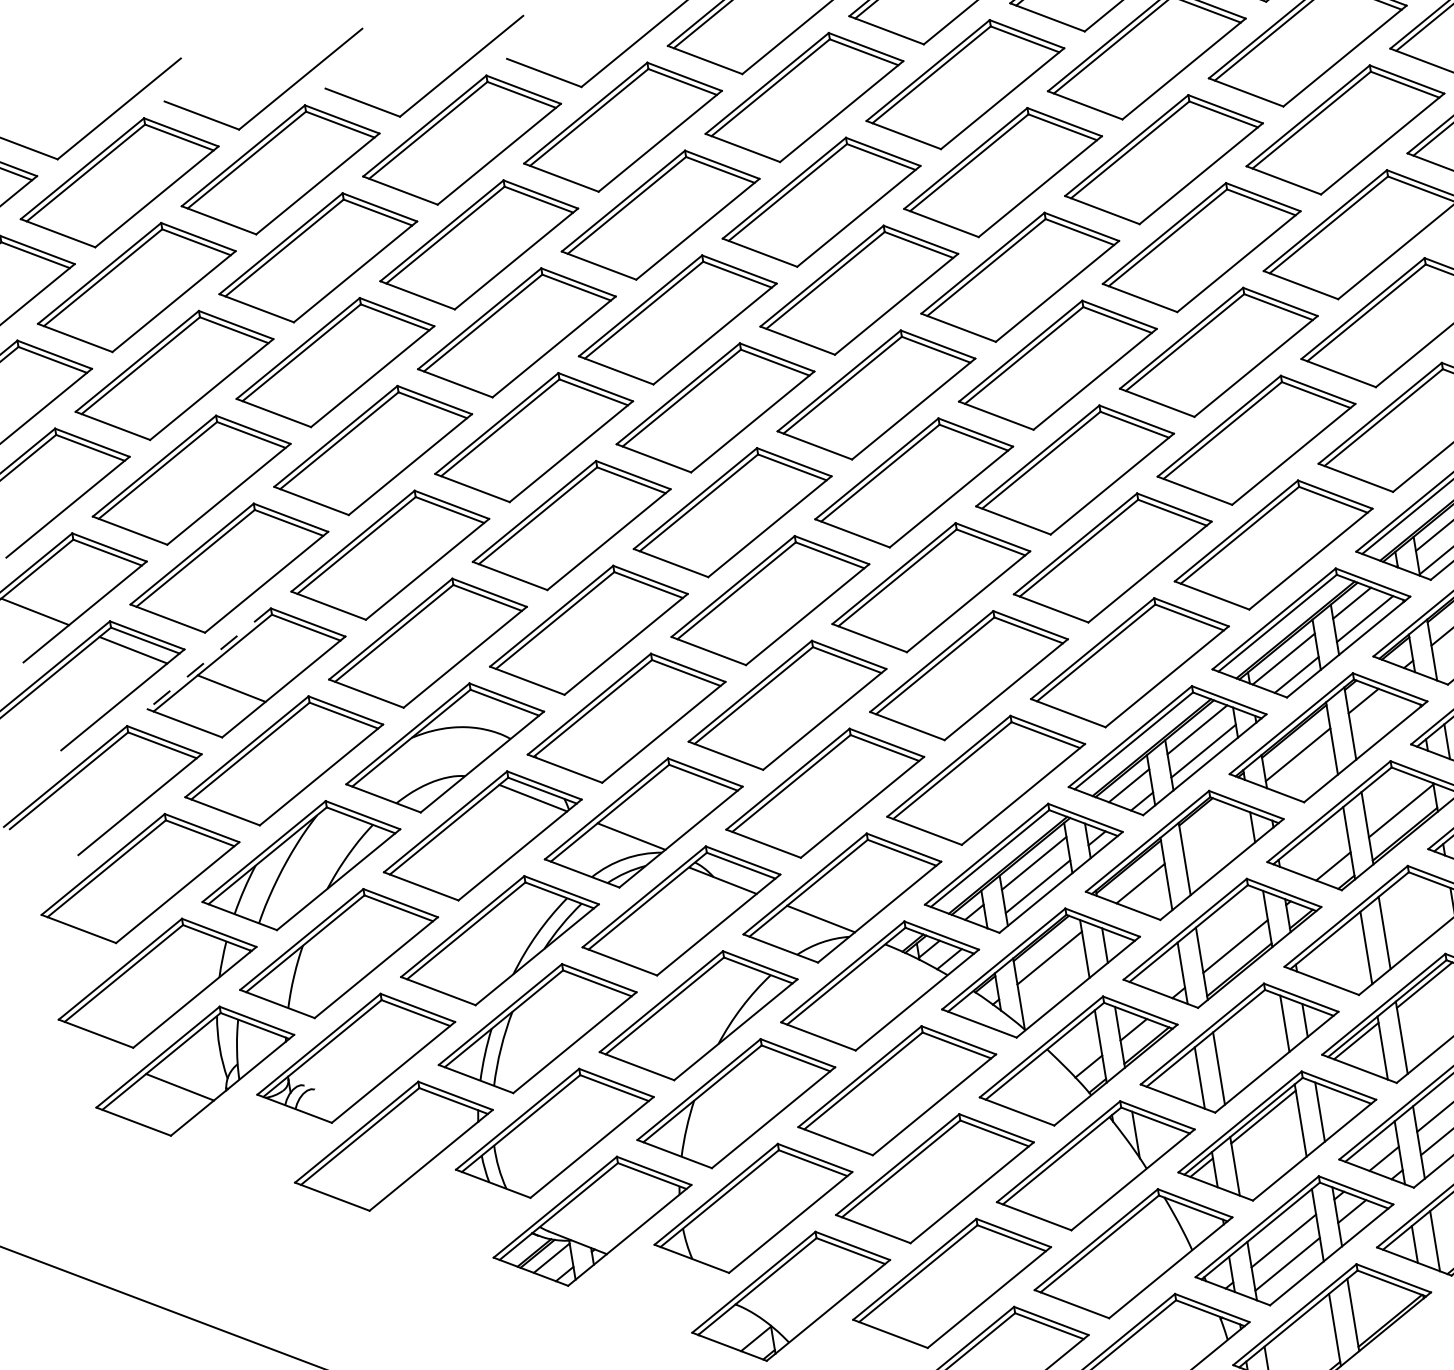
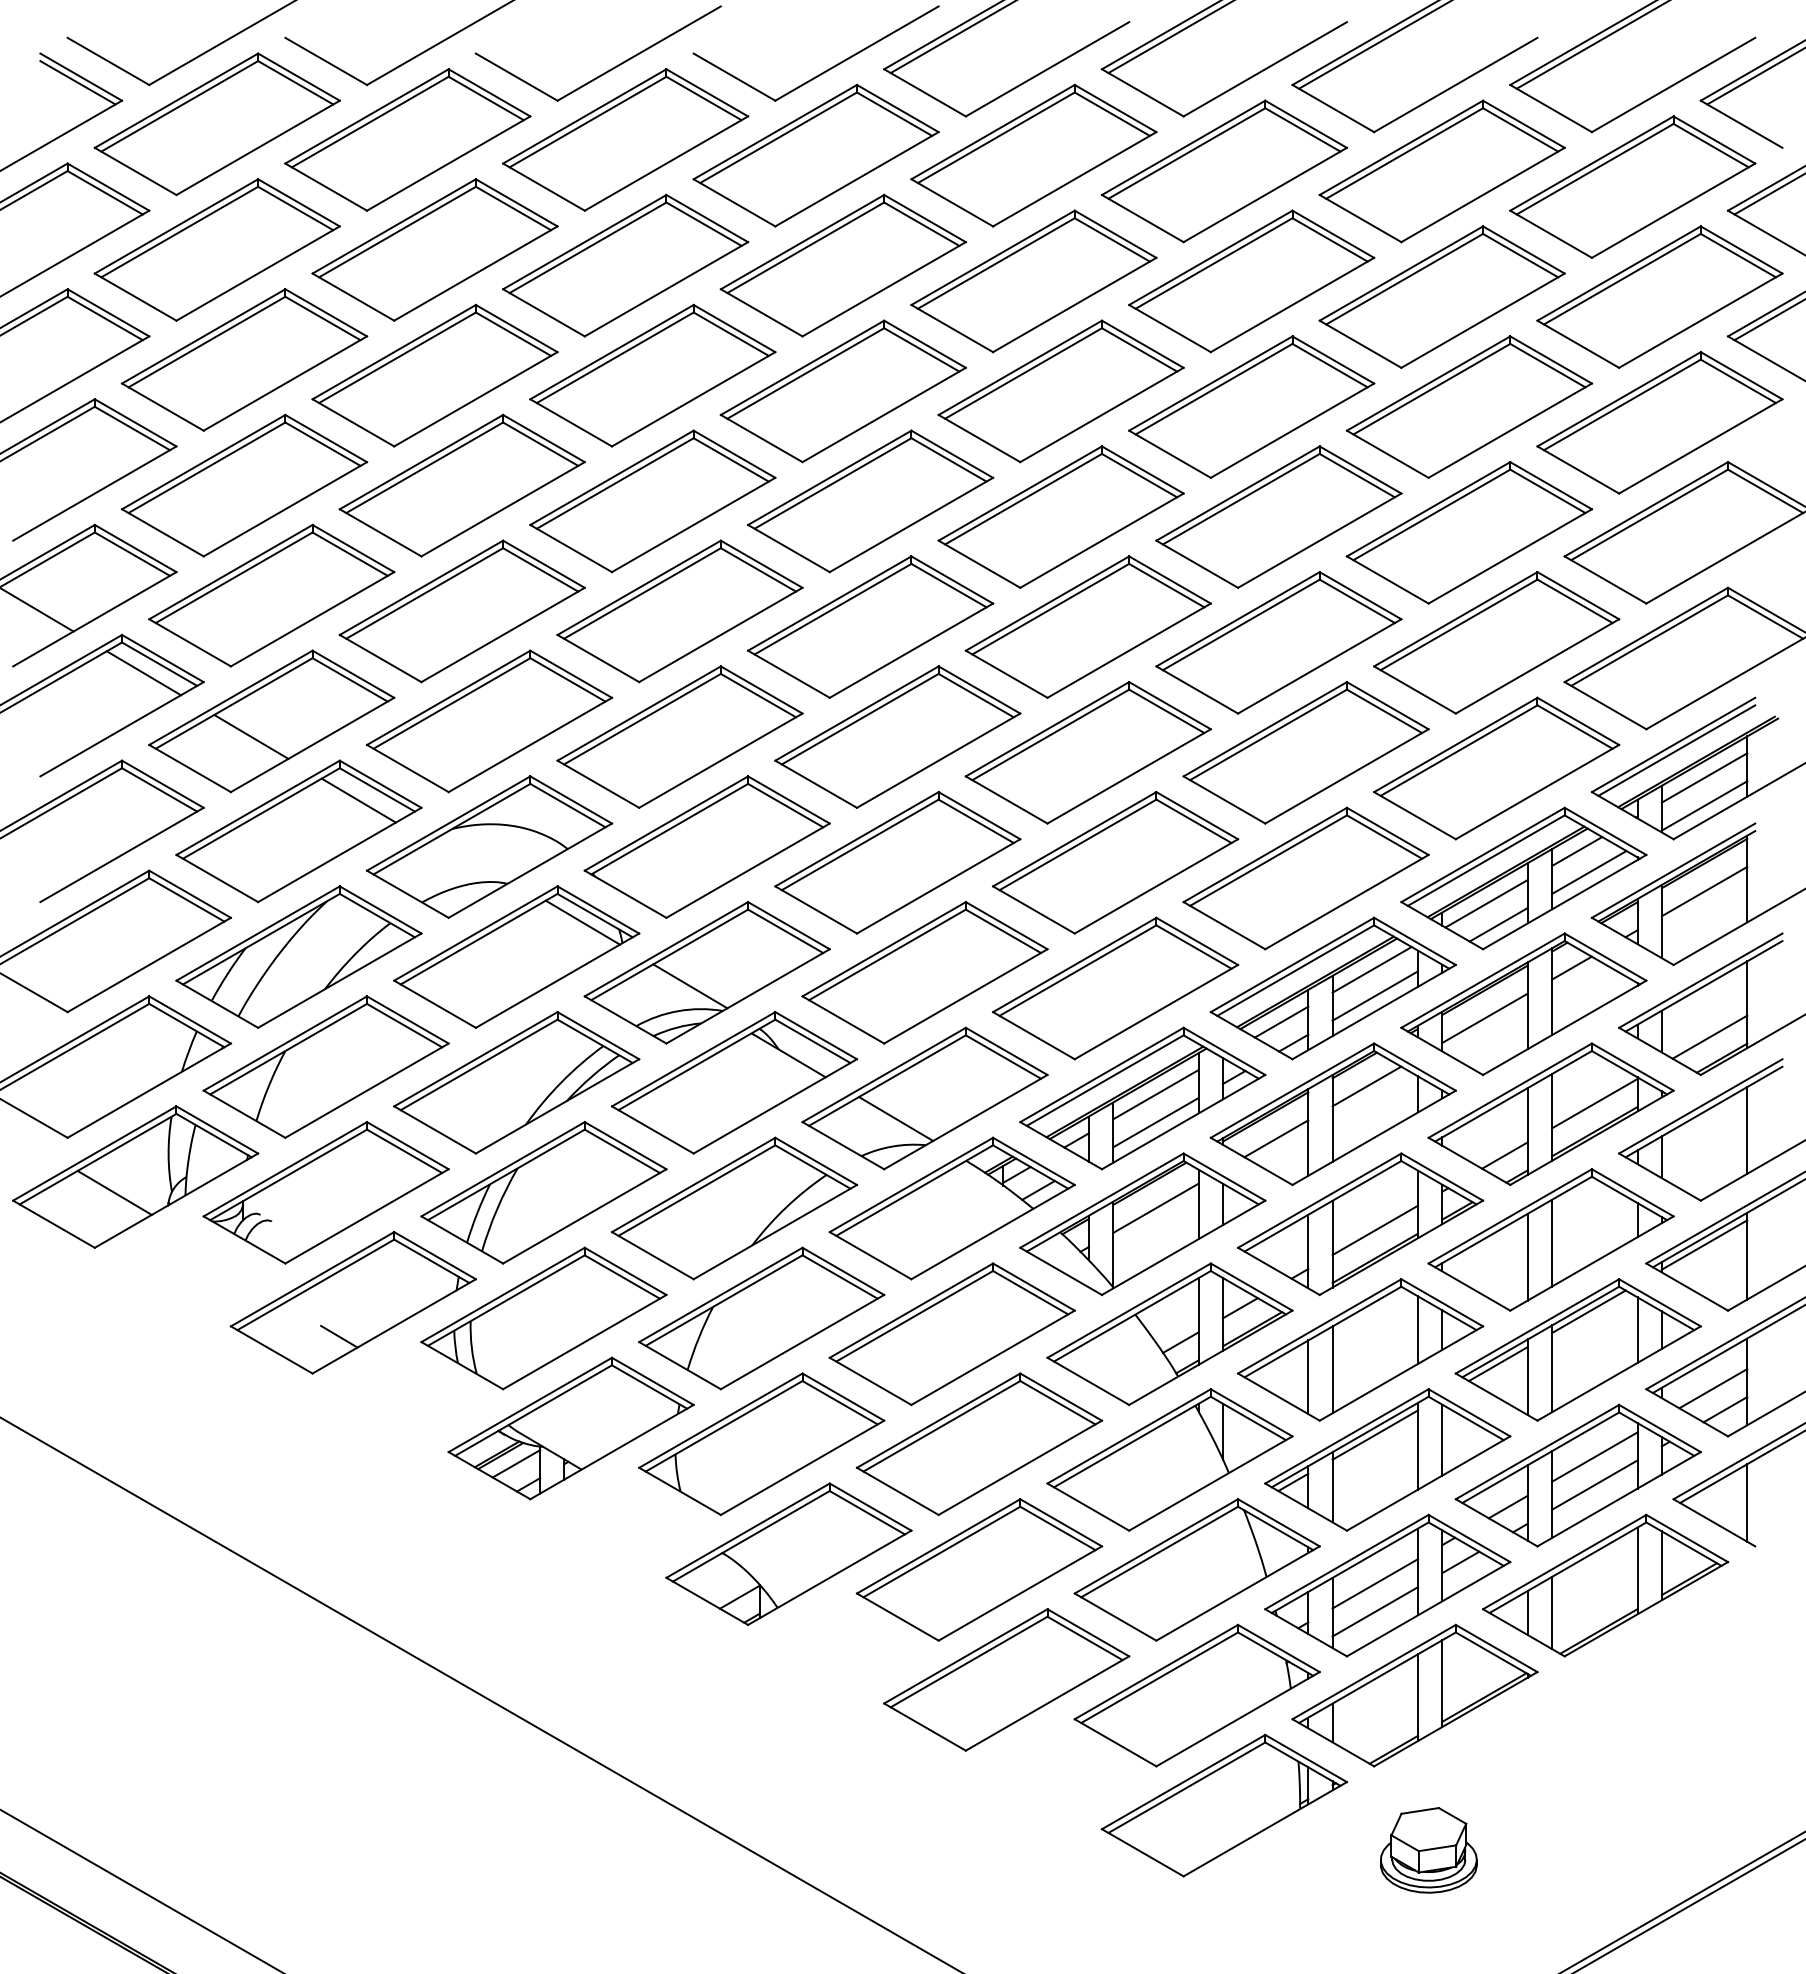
line: (209, 659) -> (230, 698), dashed -> solid
line: (329, 727) -> (358, 800), added
line: (1208, 827) -> (1366, 1086), added
line: (386, 1176) -> (339, 1336), added

